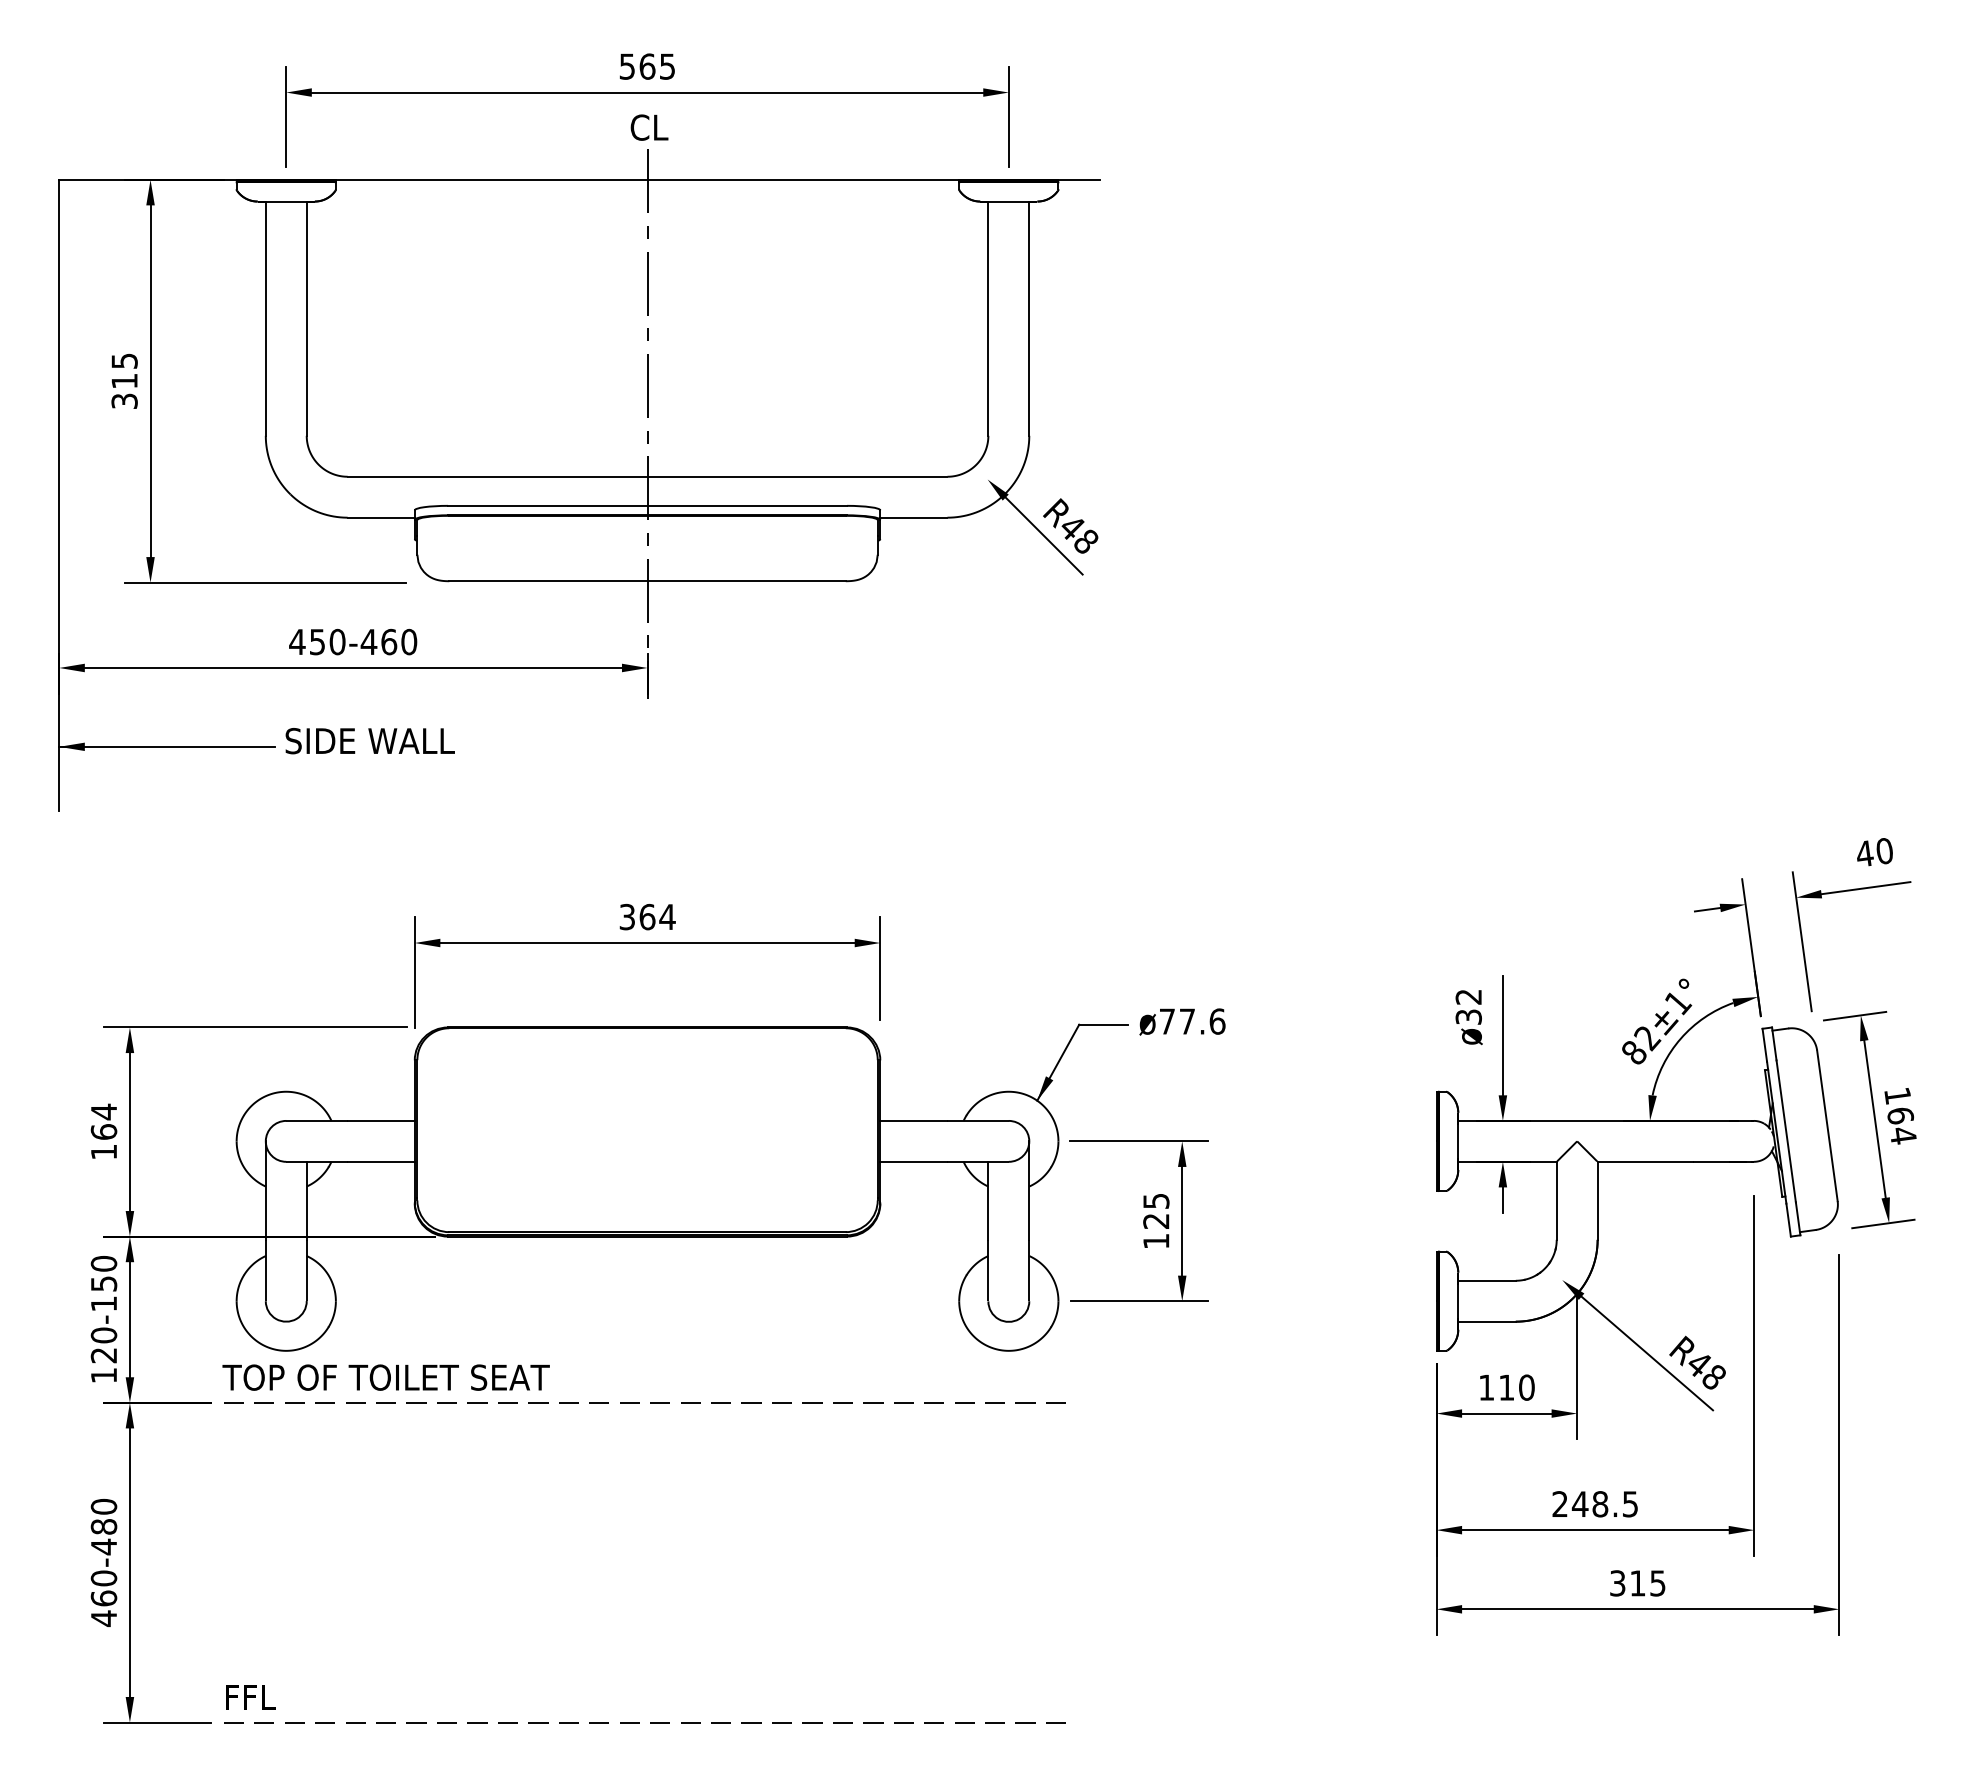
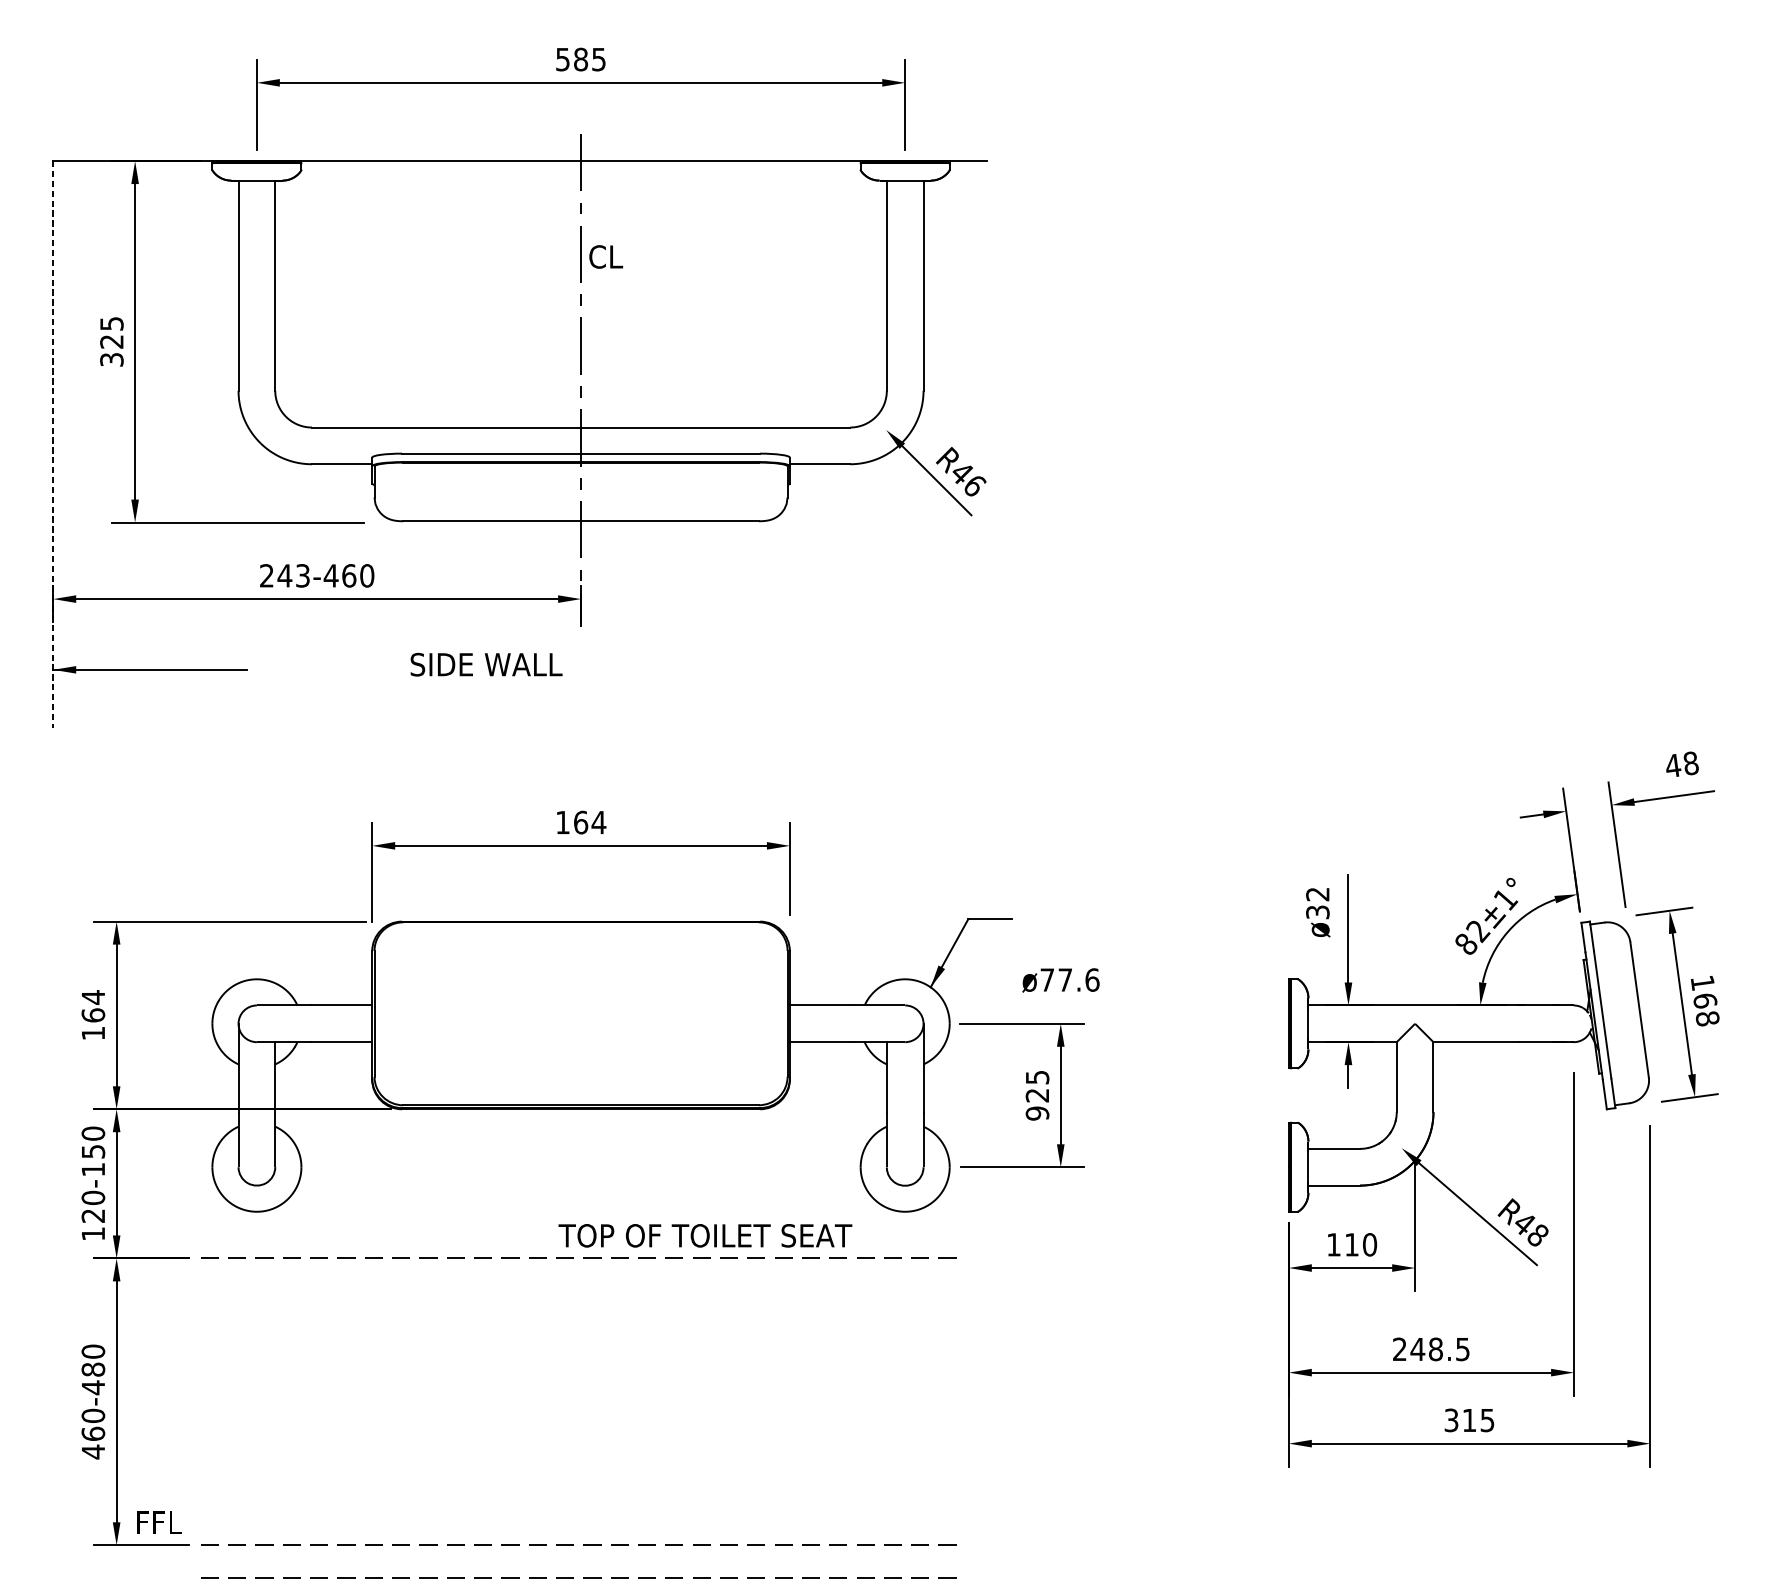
text: (647, 66) -> (581, 59), 565 -> 585
text: (649, 127) -> (606, 256), moved
text: (124, 381) -> (111, 342), 315 -> 325
line: (59, 495) -> (53, 444), solid -> dashed
text: (1086, 541) -> (974, 485), R48 -> R46
text: (317, 641) -> (284, 575), 450-460 -> 243-460
text: (369, 741) -> (485, 665), moved
text: (1884, 851) -> (1690, 763), 40 -> 48
text: (626, 916) -> (562, 822), 364 -> 164
text: (1182, 1021) -> (1061, 979), moved
text: (1903, 1135) -> (1707, 1018), 164 -> 168
text: (1156, 1241) -> (1037, 1113), 125 -> 925
text: (385, 1377) -> (704, 1235), moved
text: (250, 1697) -> (159, 1522), moved
line: (639, 1758) -> (573, 1577), added

